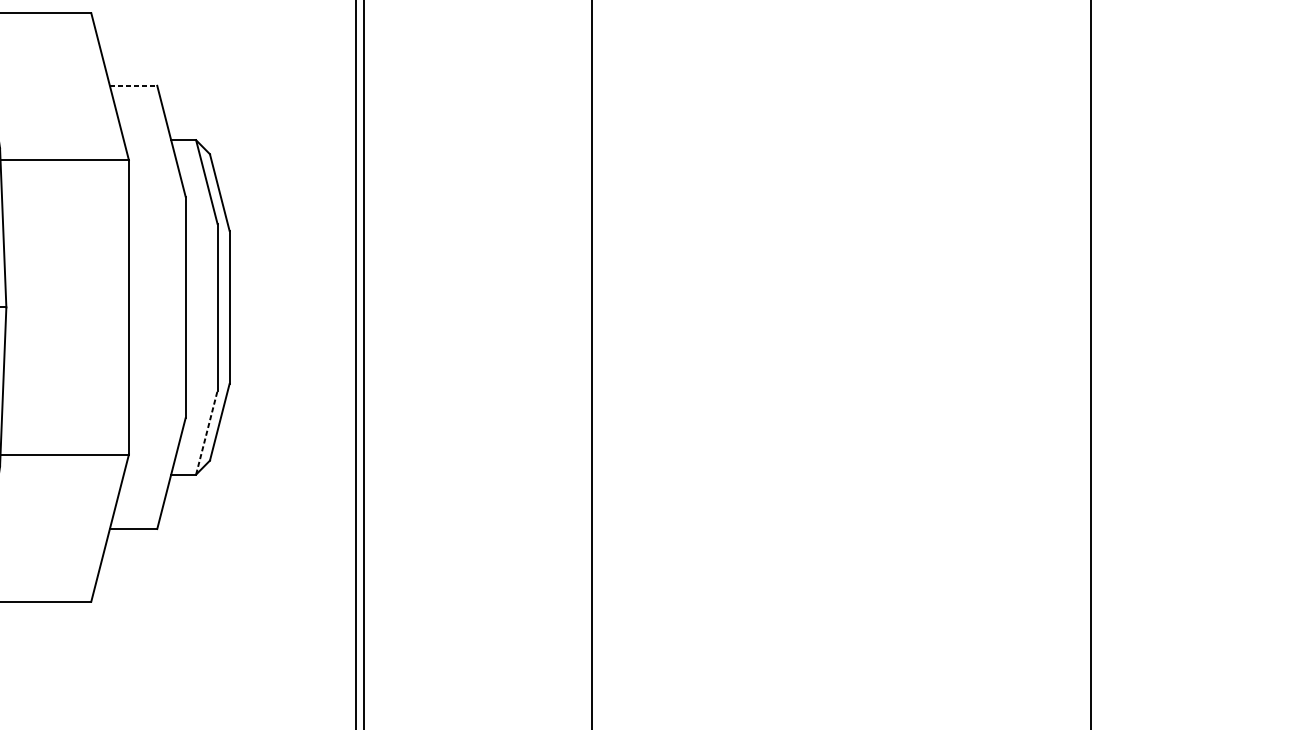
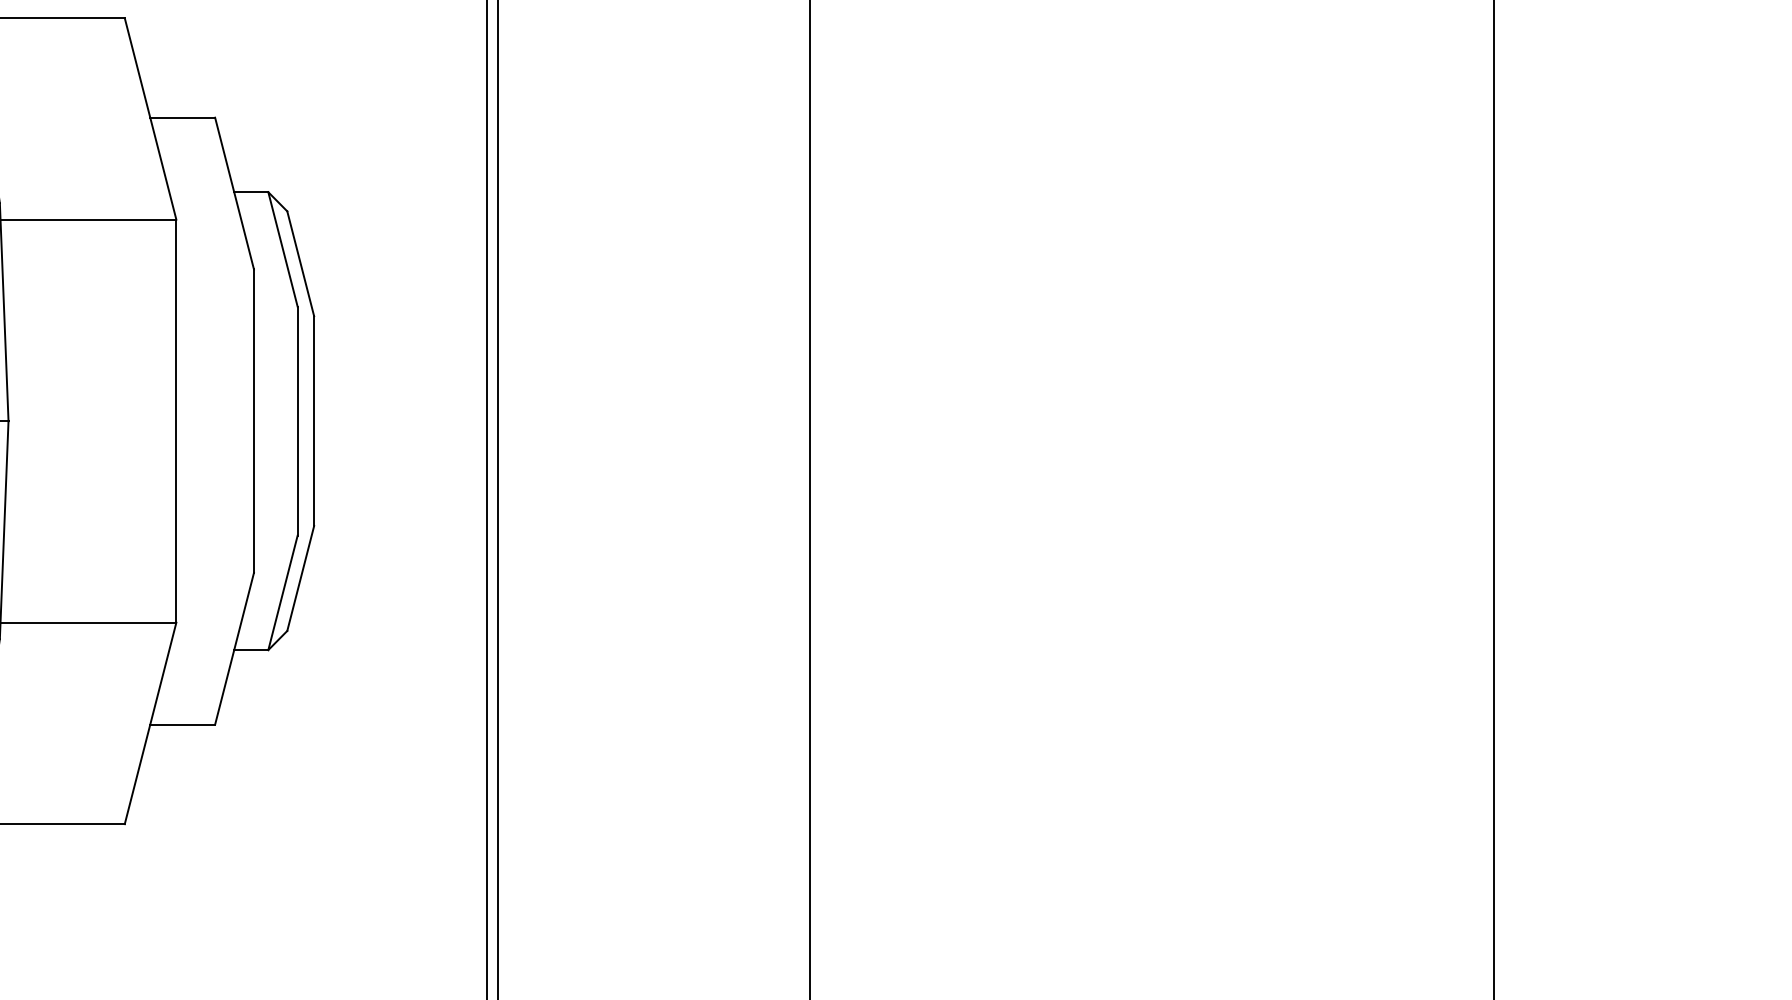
line: (134, 85) -> (183, 117), dashed -> solid
line: (207, 432) -> (283, 592), dashed -> solid

